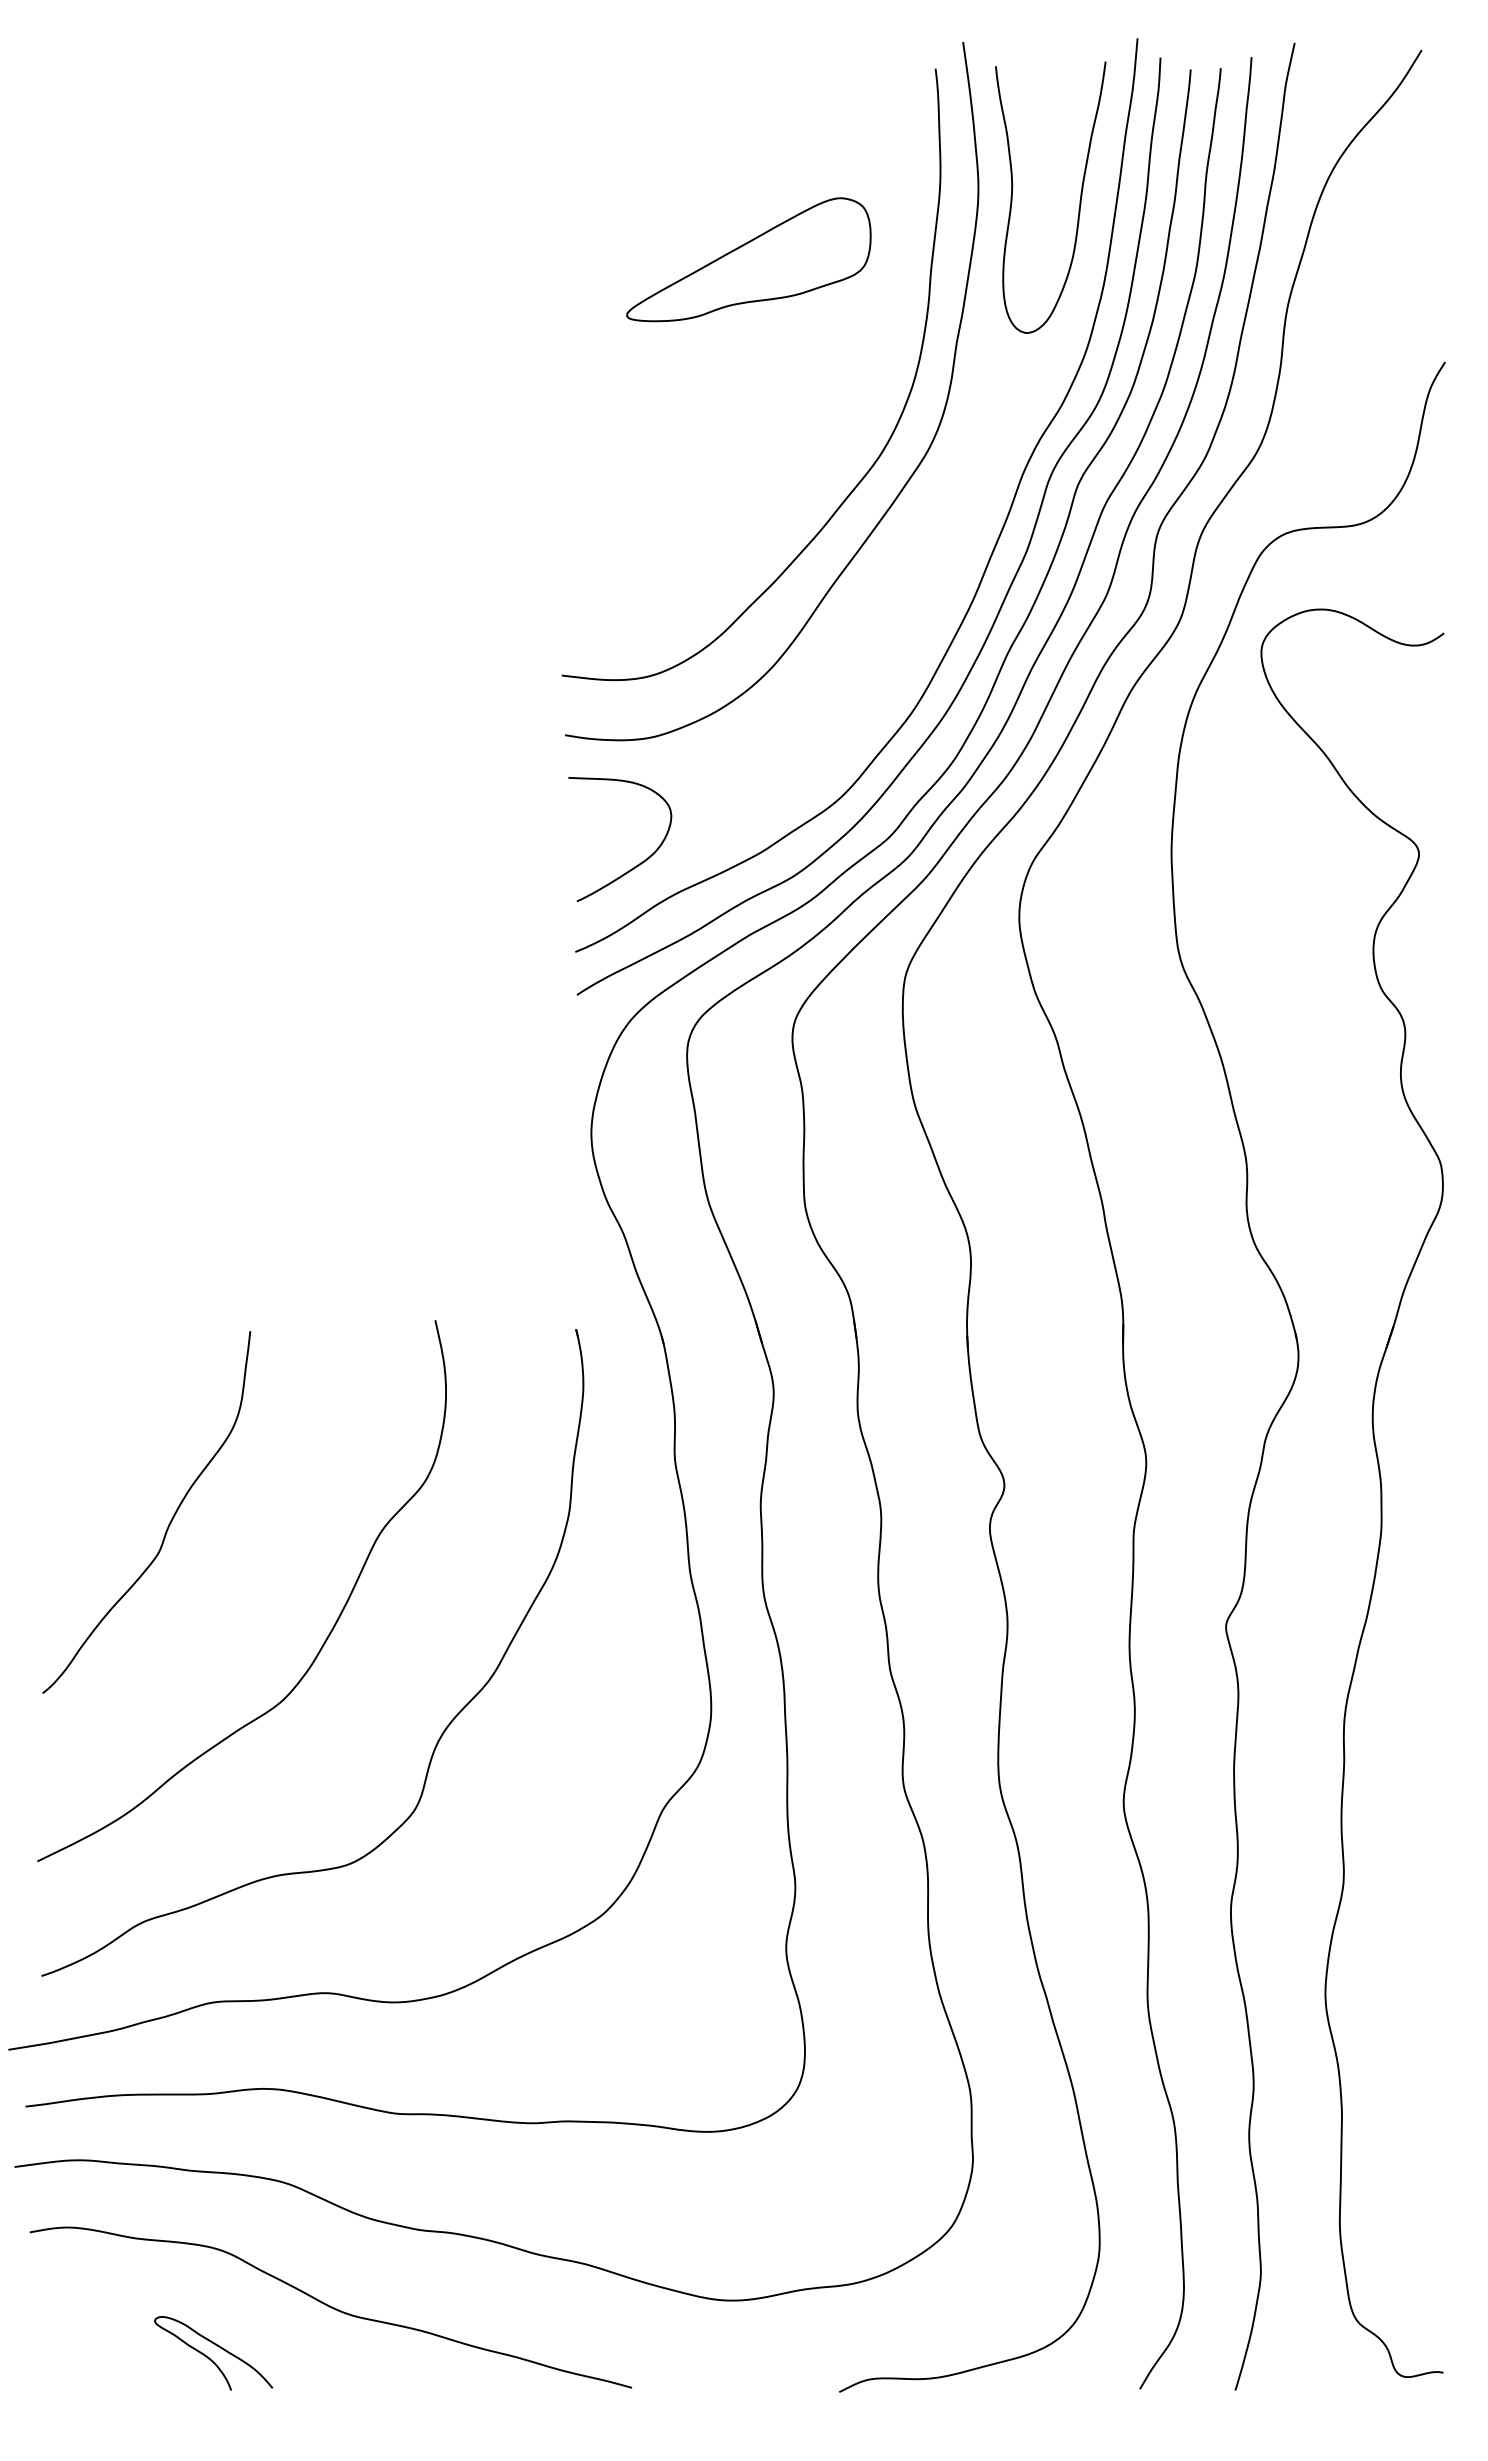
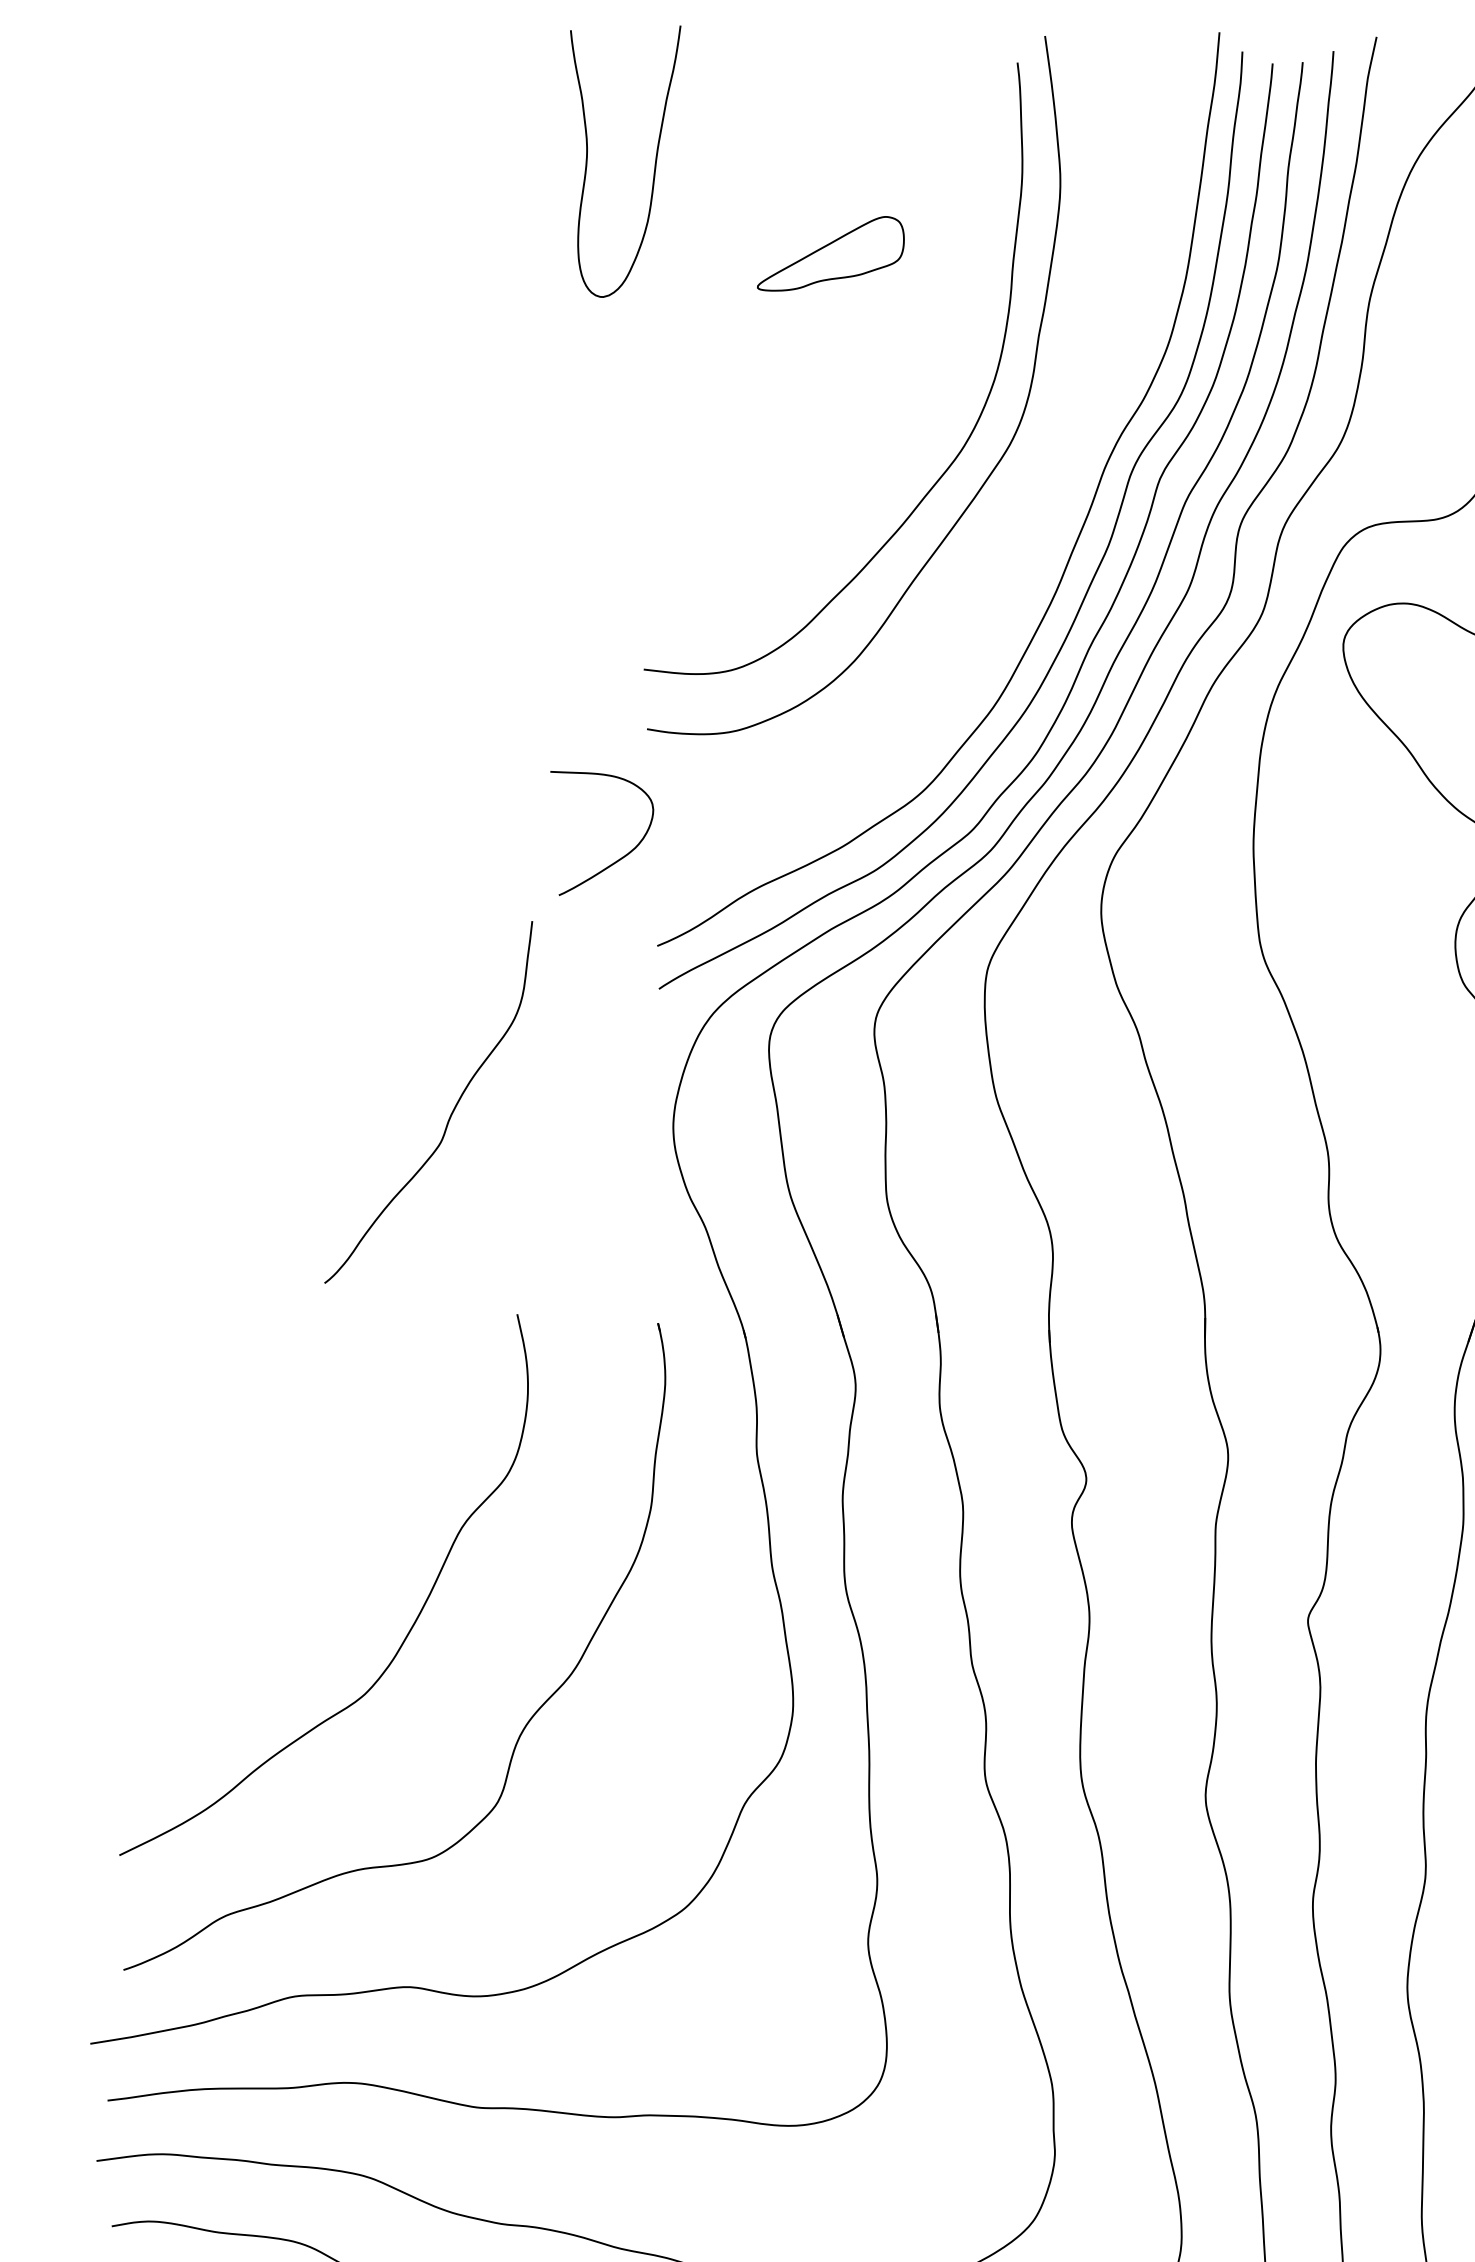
curve: (1079, 200) -> (654, 164), moved
part: (748, 259) -> (830, 253), size x0.6
curve: (637, 864) -> (619, 858), moved
curve: (168, 1524) -> (450, 1114), moved

